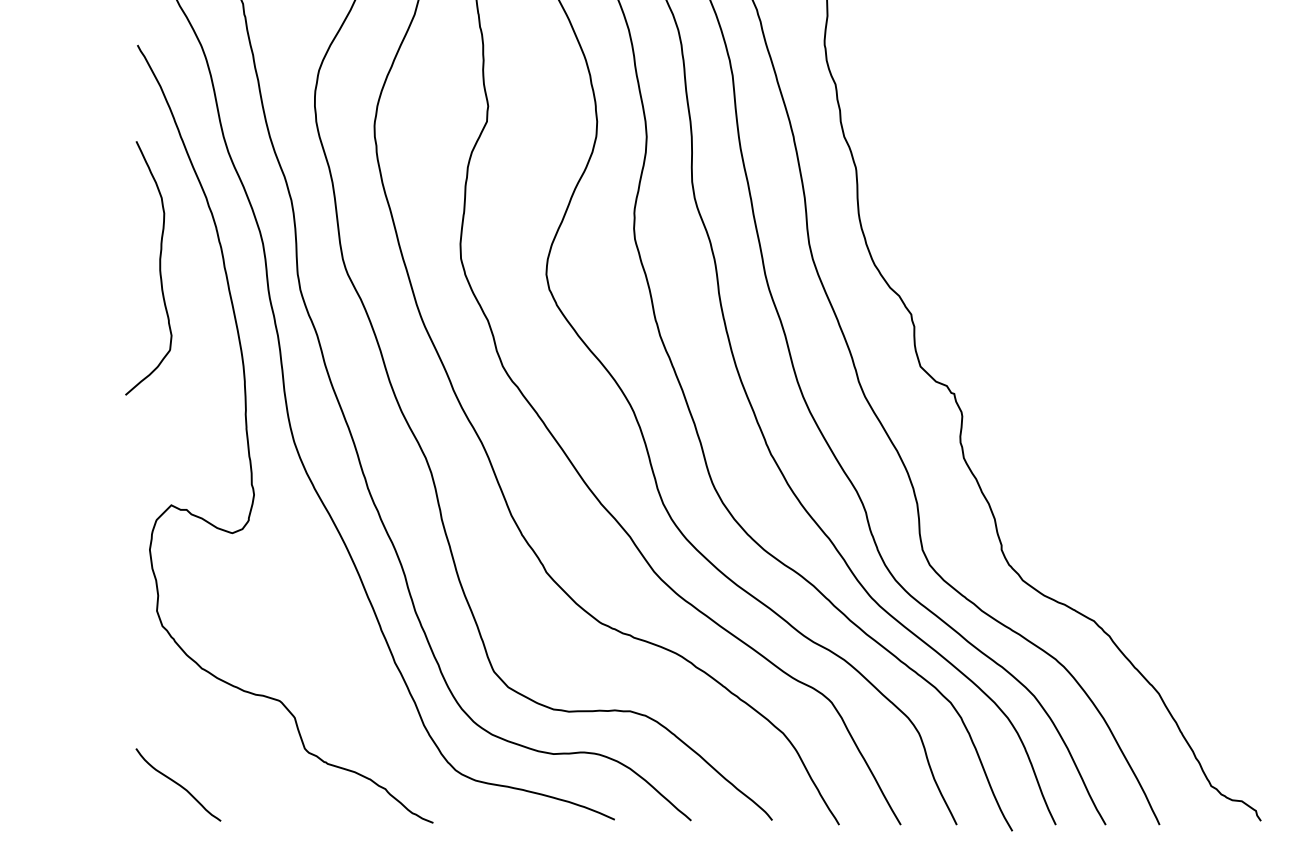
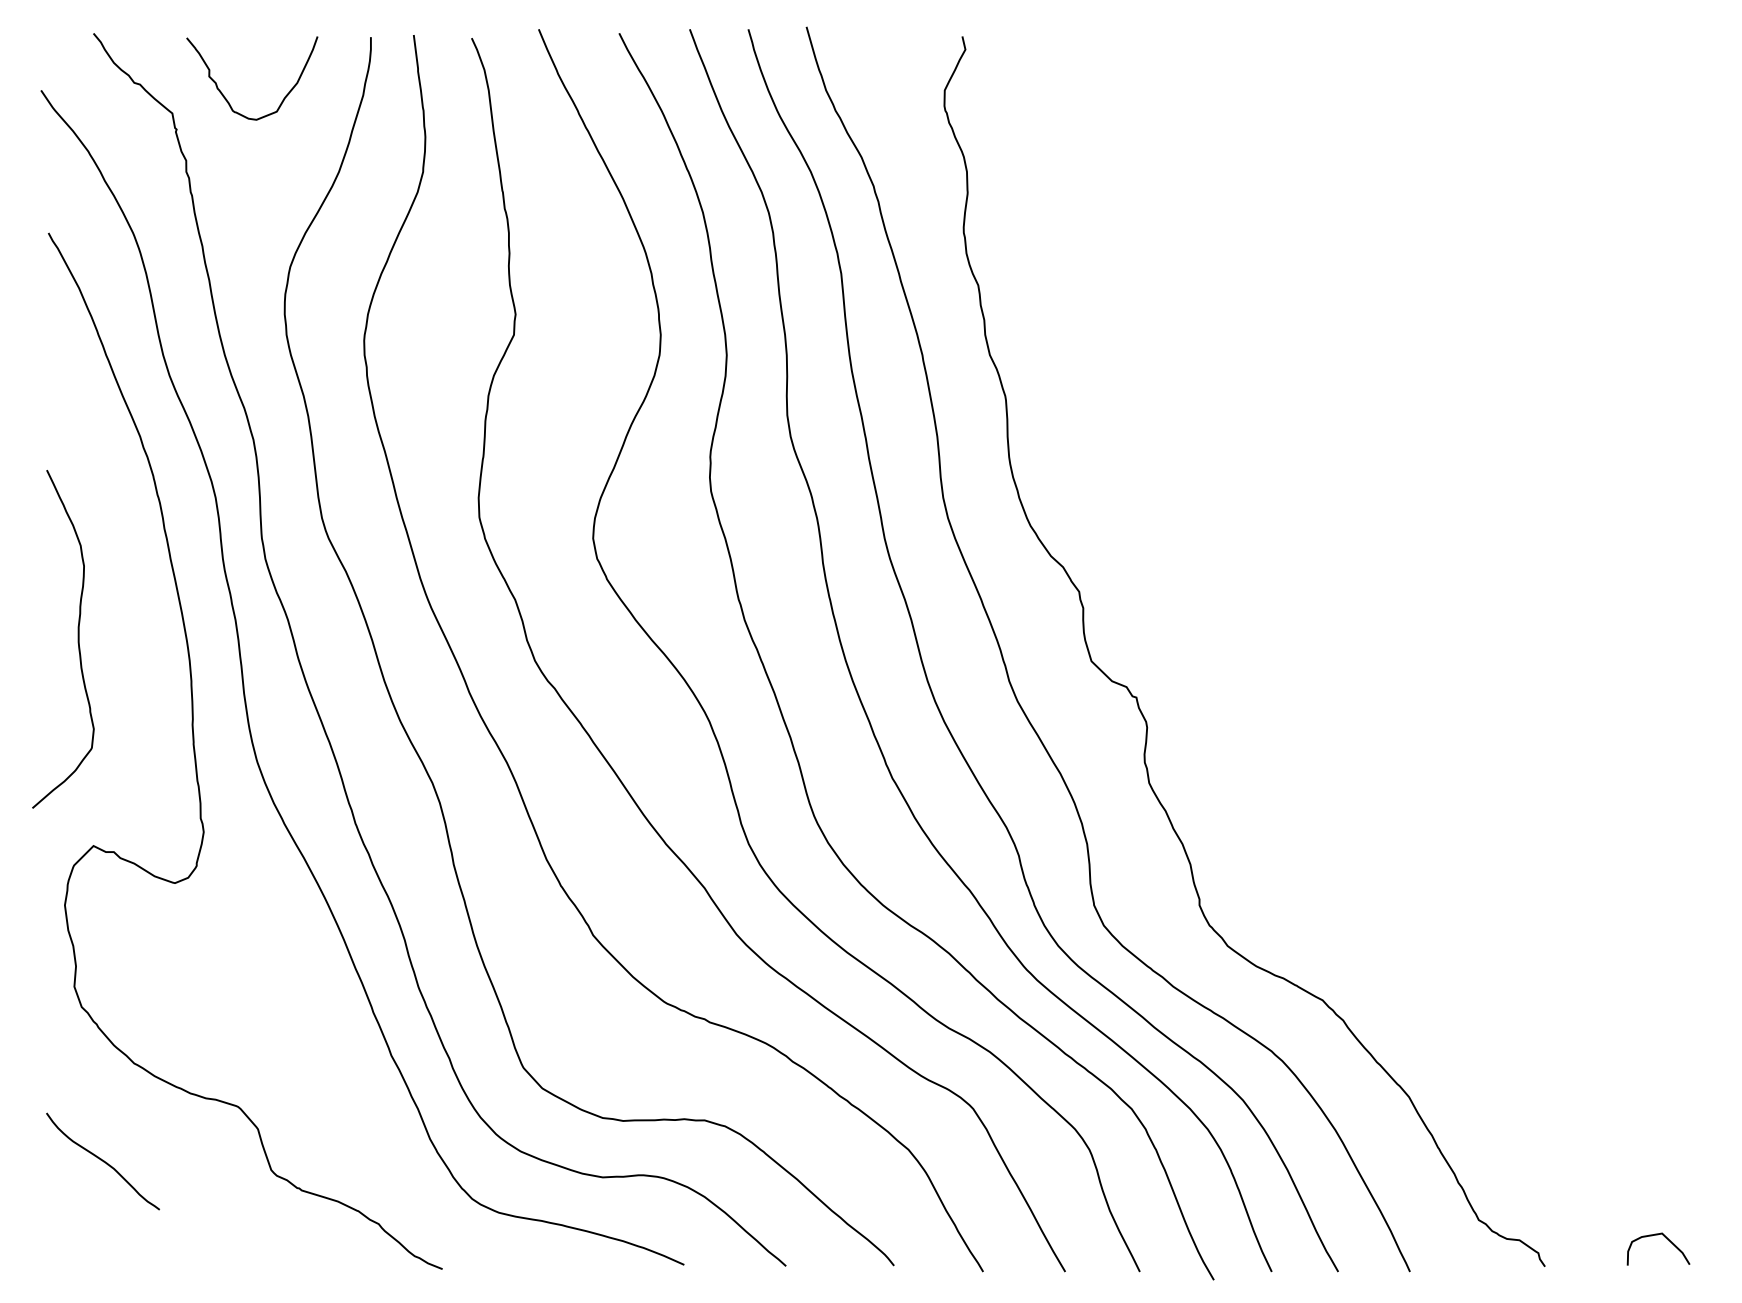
curve: (159, 268) -> (77, 639), moved
curve: (178, 784) -> (102, 1161), moved

